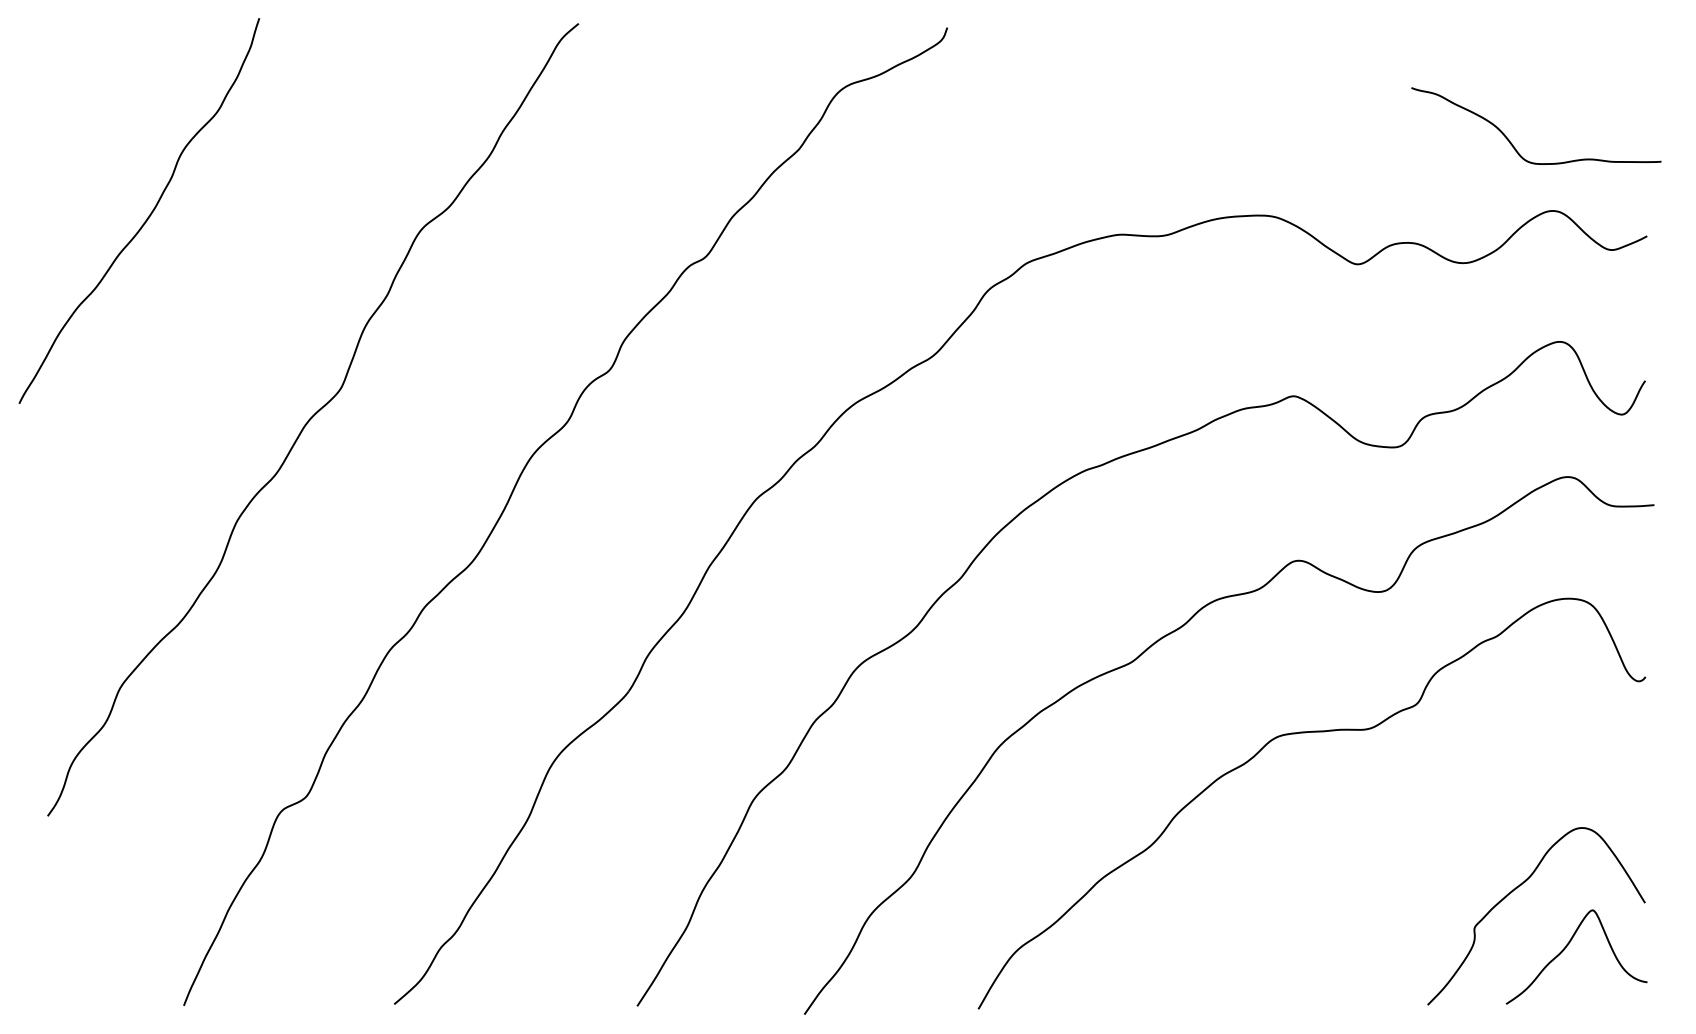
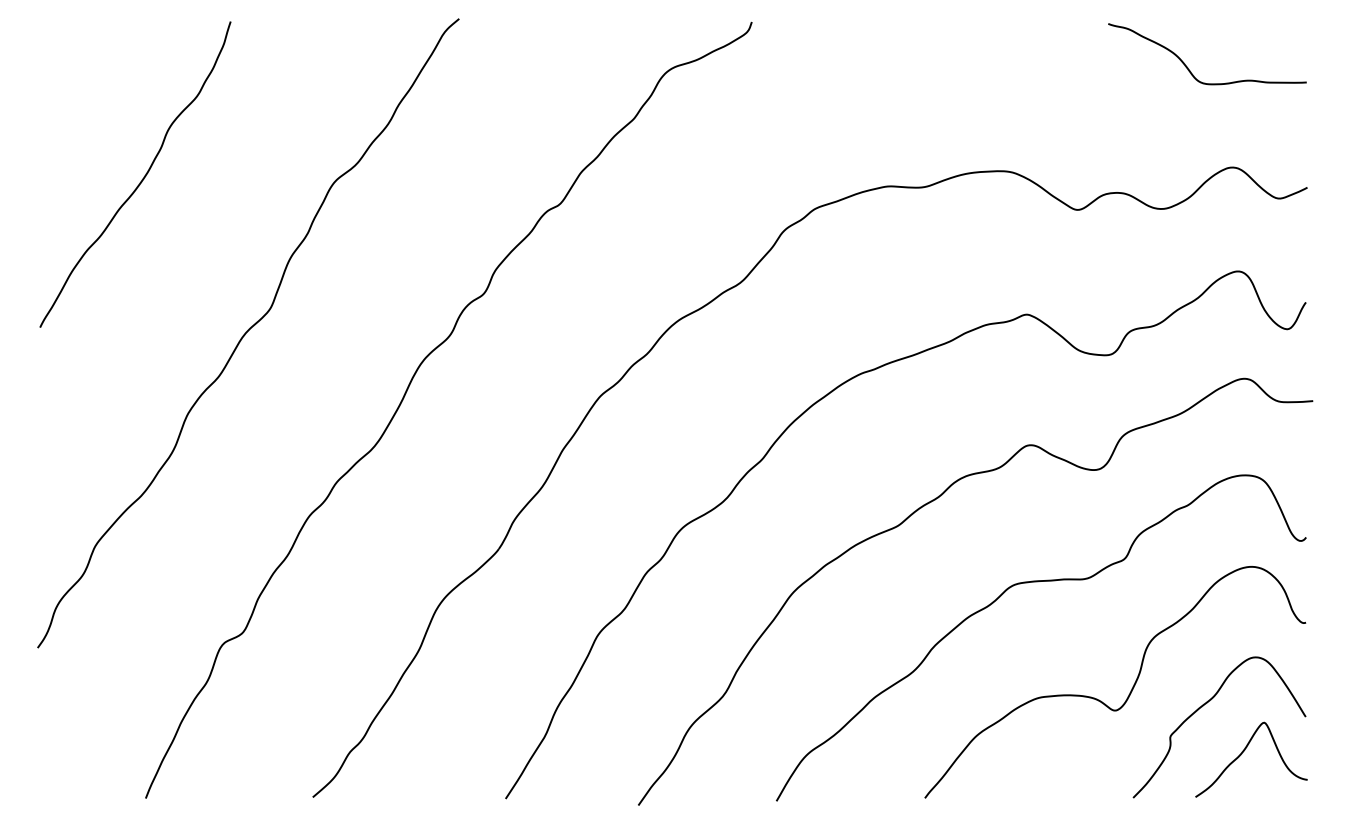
curve: (1512, 142) -> (1188, 67), moved
curve: (146, 217) -> (141, 179), moved
curve: (1424, 869) -> (1130, 690), added

